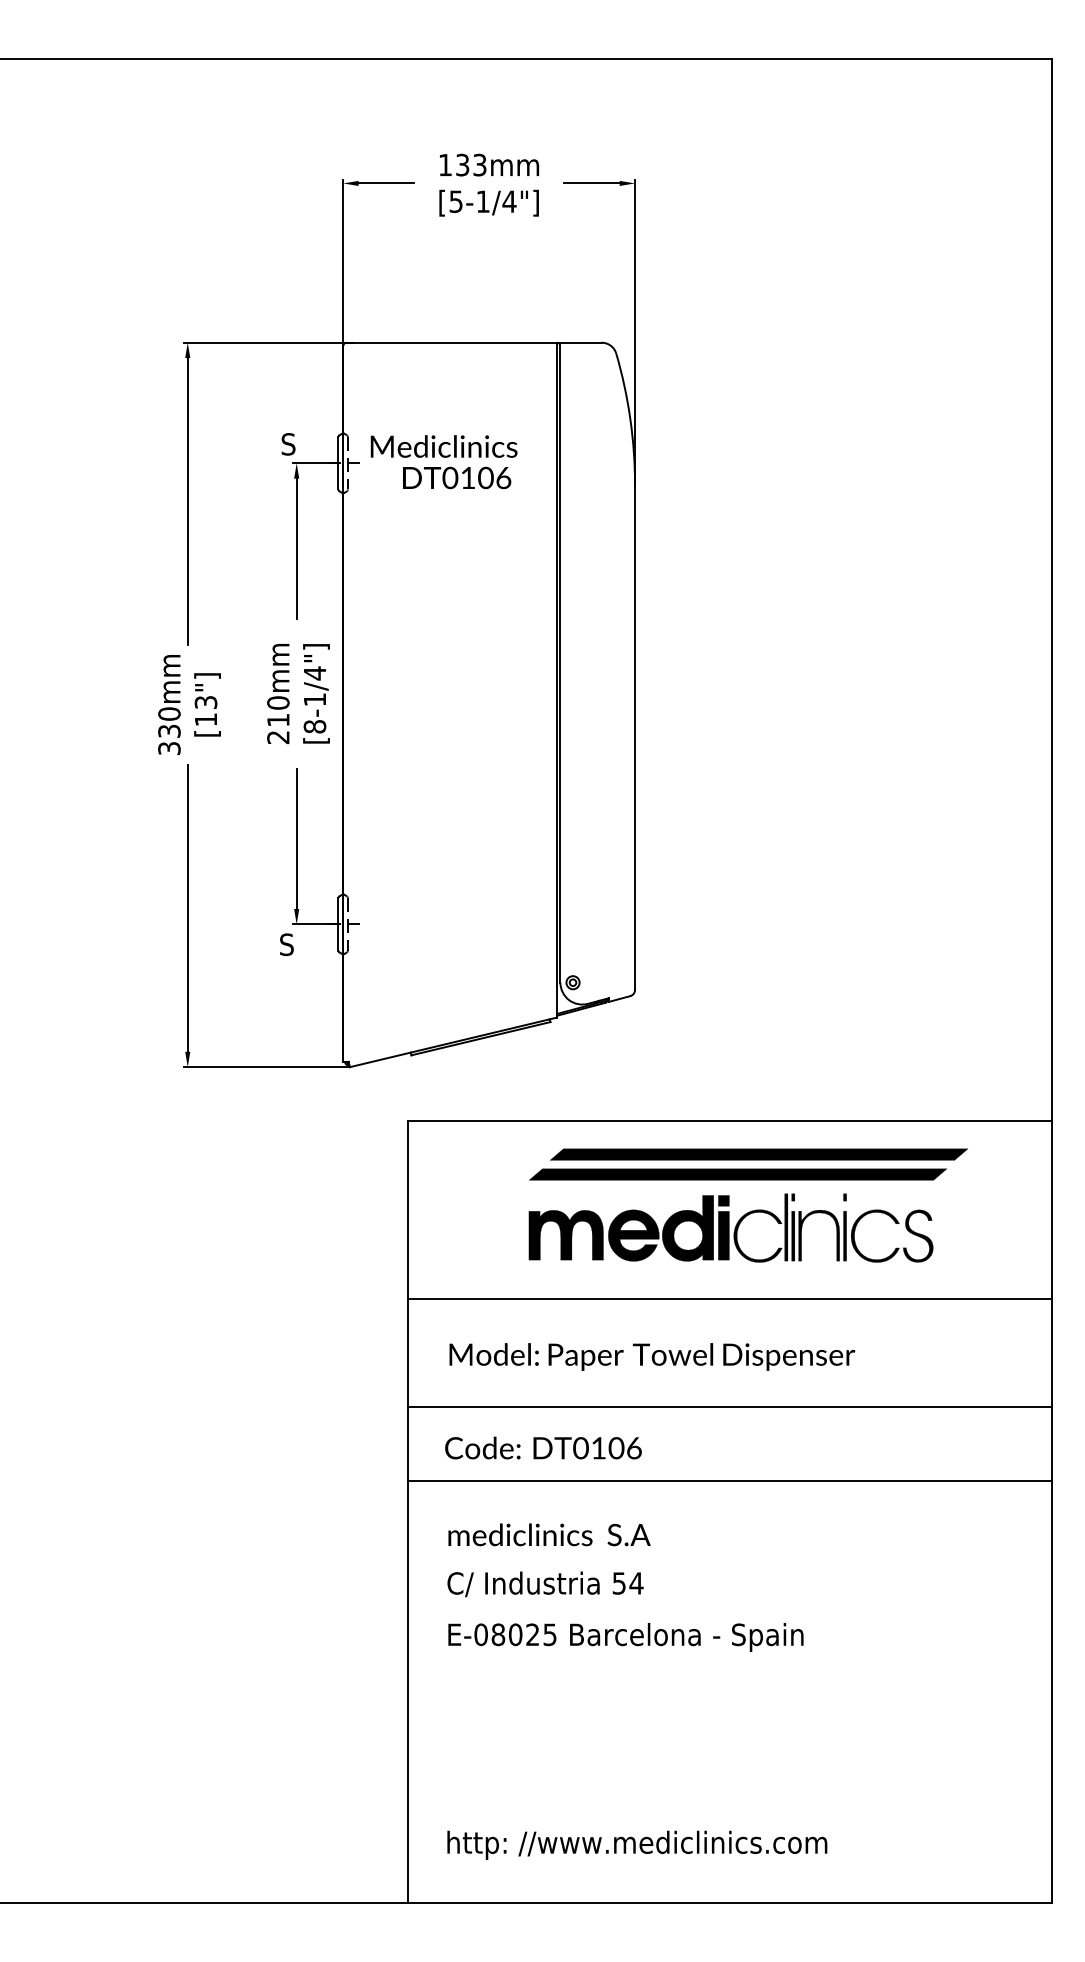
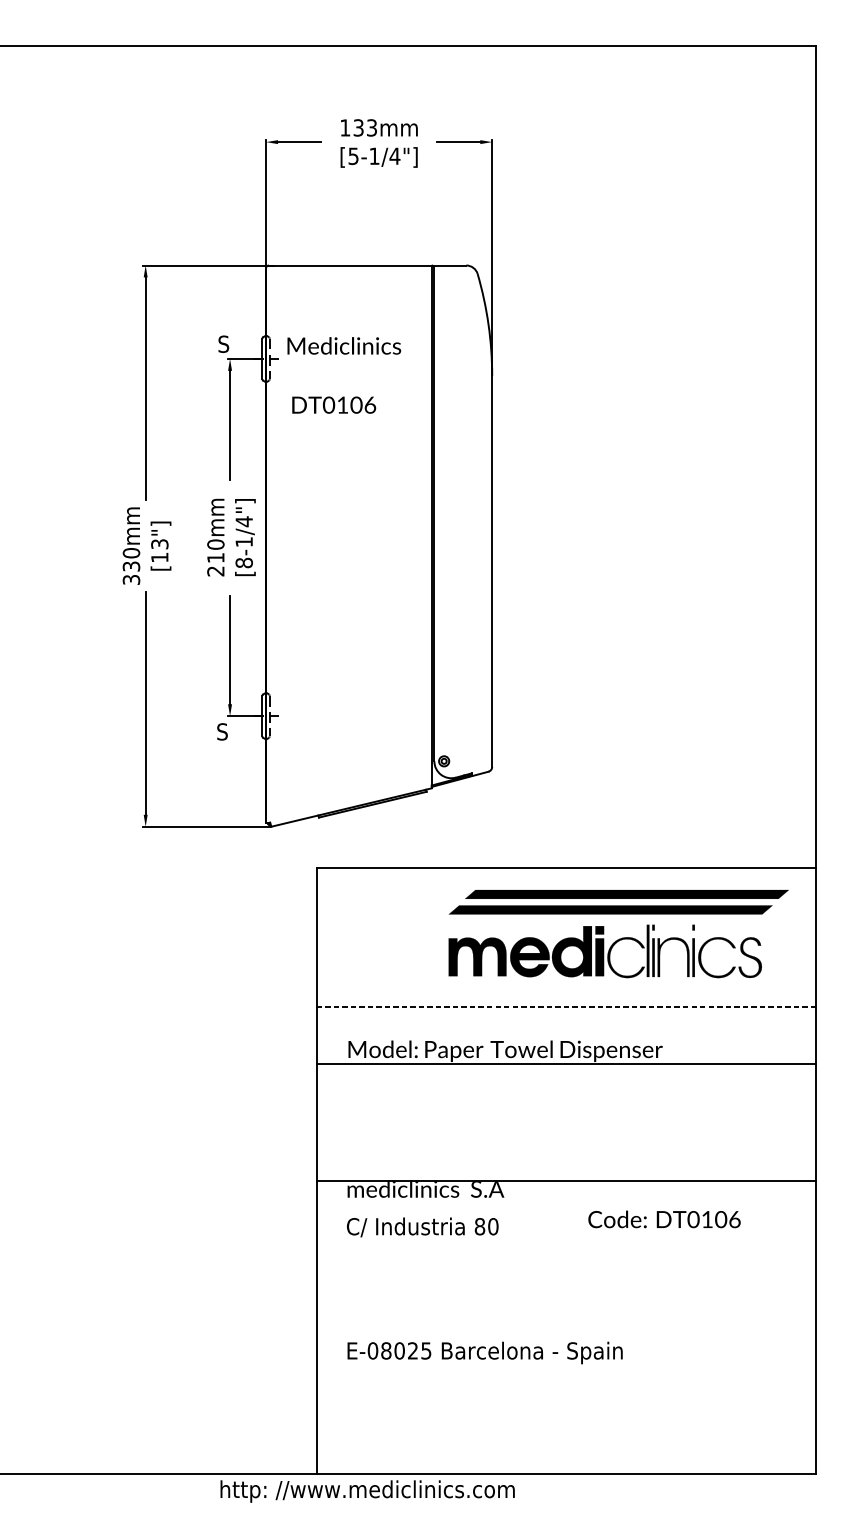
text: (457, 477) -> (334, 404), moved
part: (749, 1211) -> (619, 938), moved
line: (730, 1299) -> (566, 1006), solid -> dashed
line: (730, 1406) -> (566, 1064), moved
text: (543, 1447) -> (664, 1219), moved
line: (730, 1480) -> (566, 1181), moved
text: (627, 1583) -> (486, 1226), 54 -> 80
text: (625, 1637) -> (484, 1353), moved
text: (637, 1844) -> (367, 1490), moved

